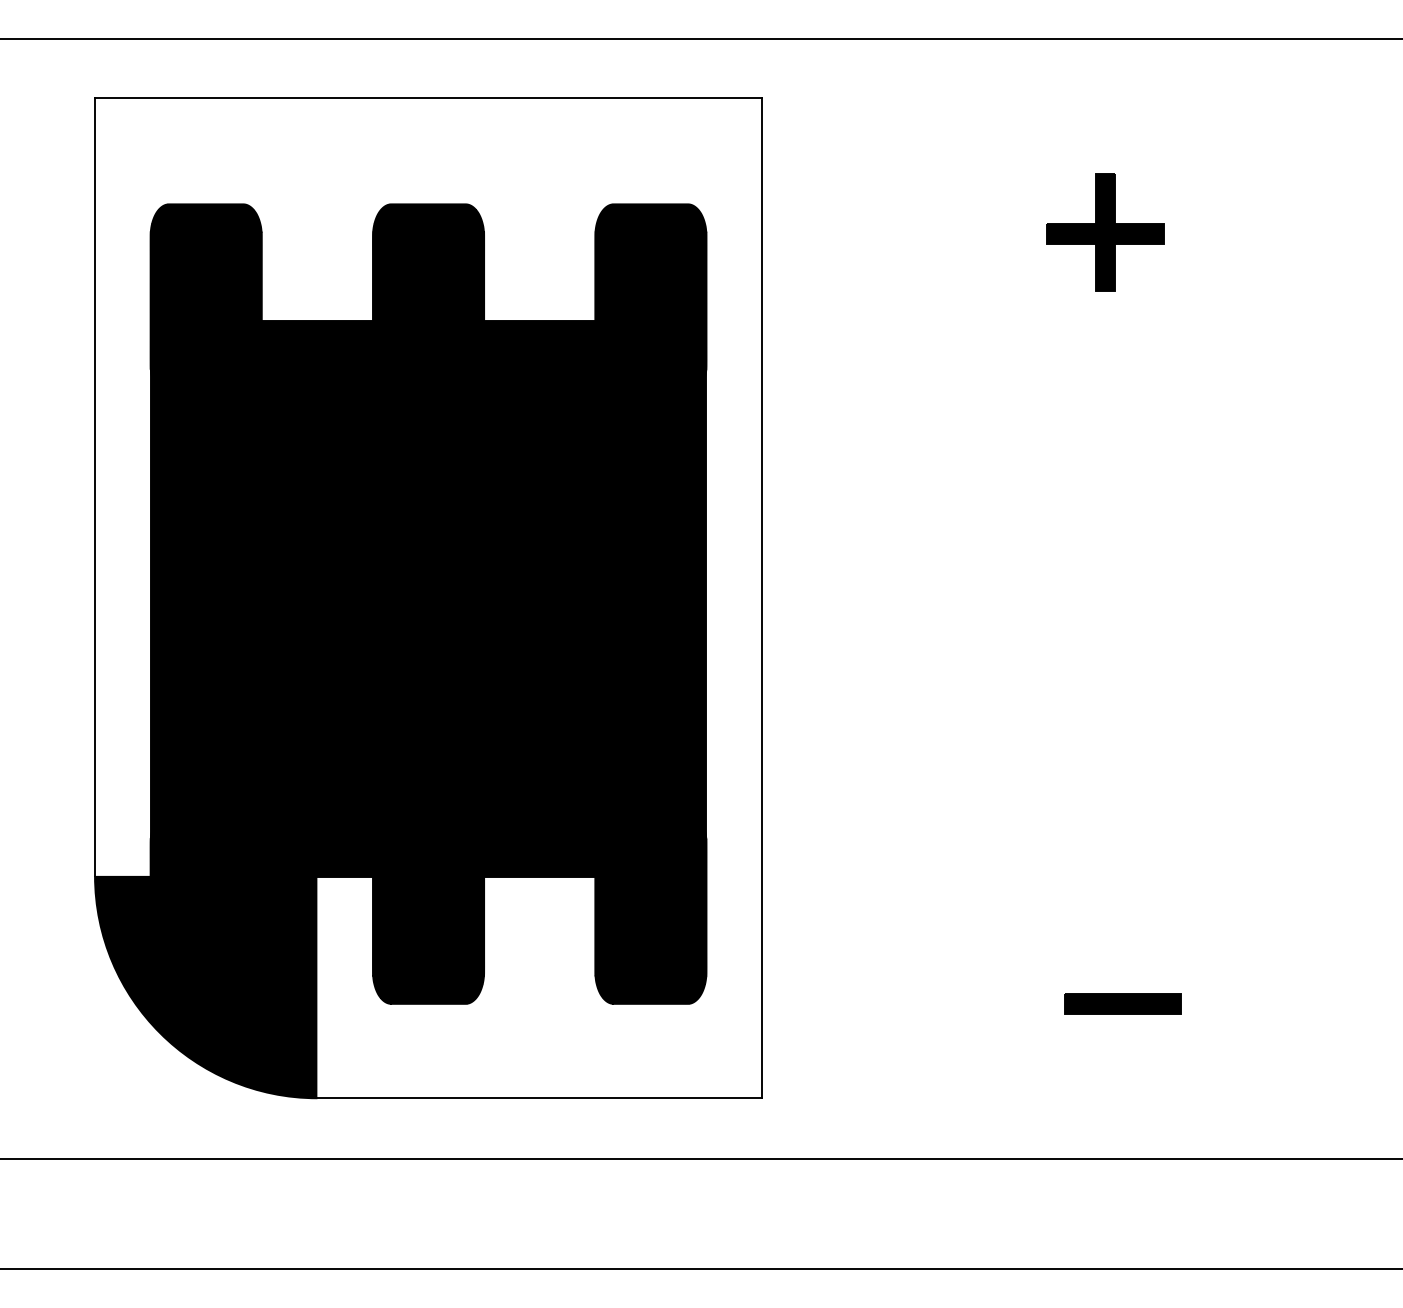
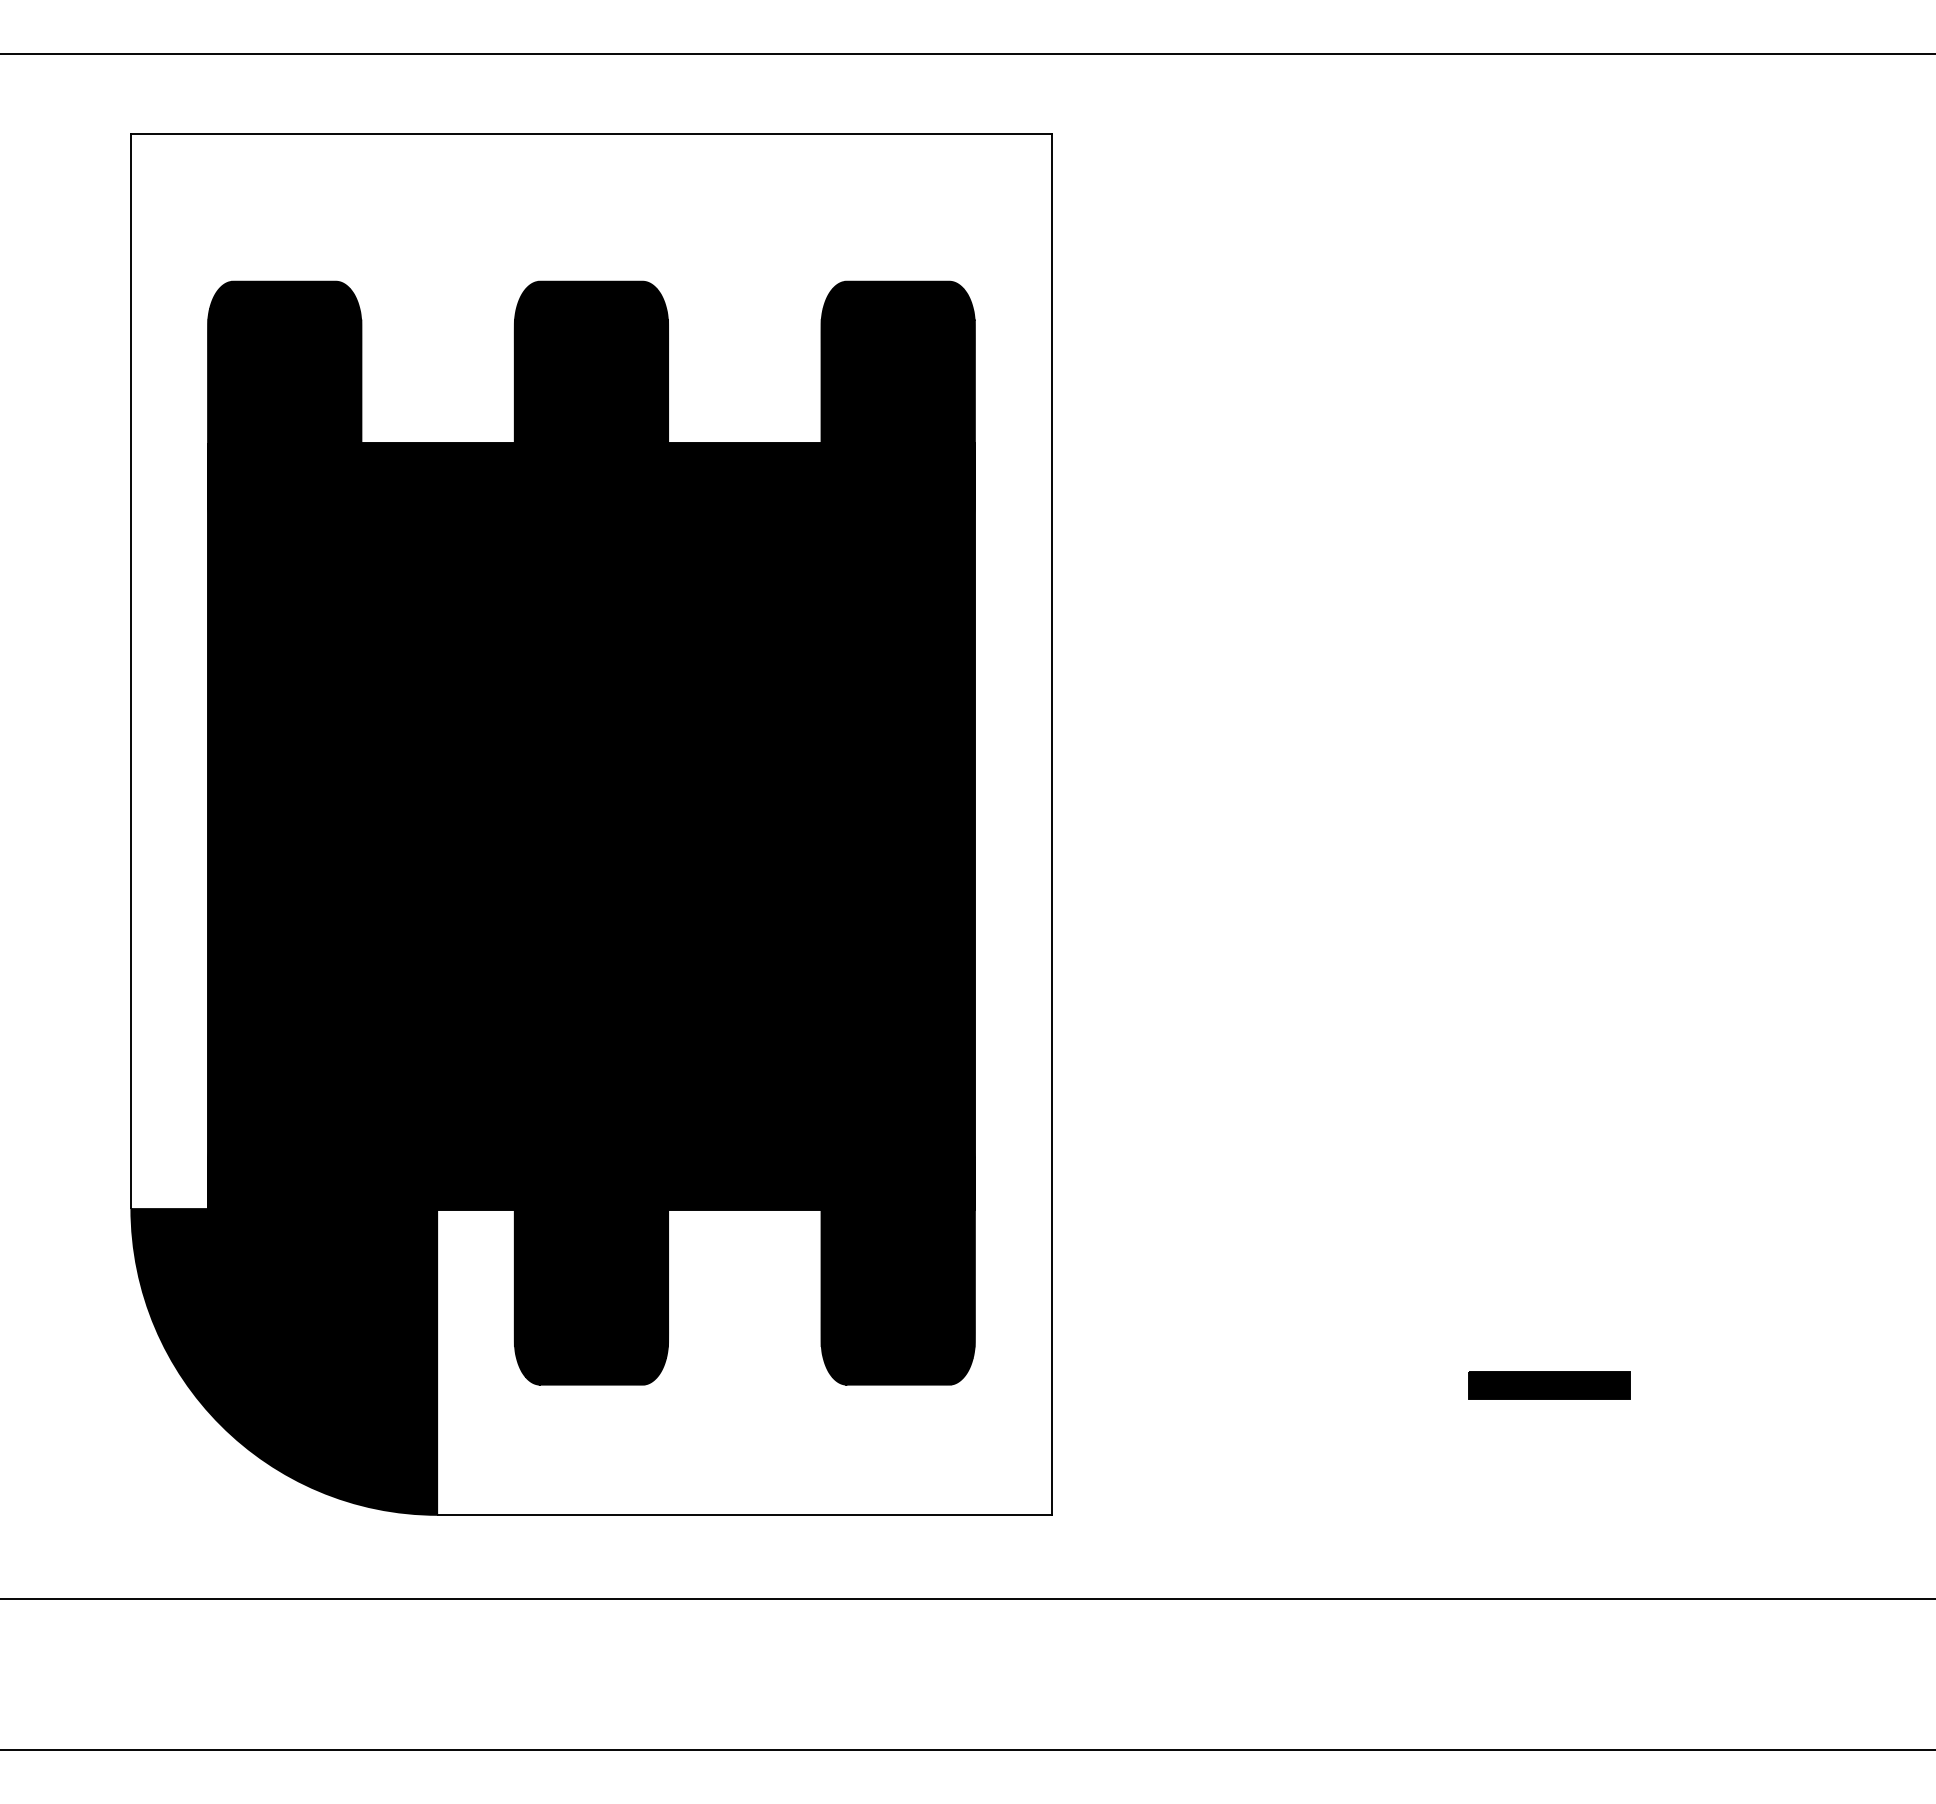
part: (1105, 232) -> (1525, 320), removed

